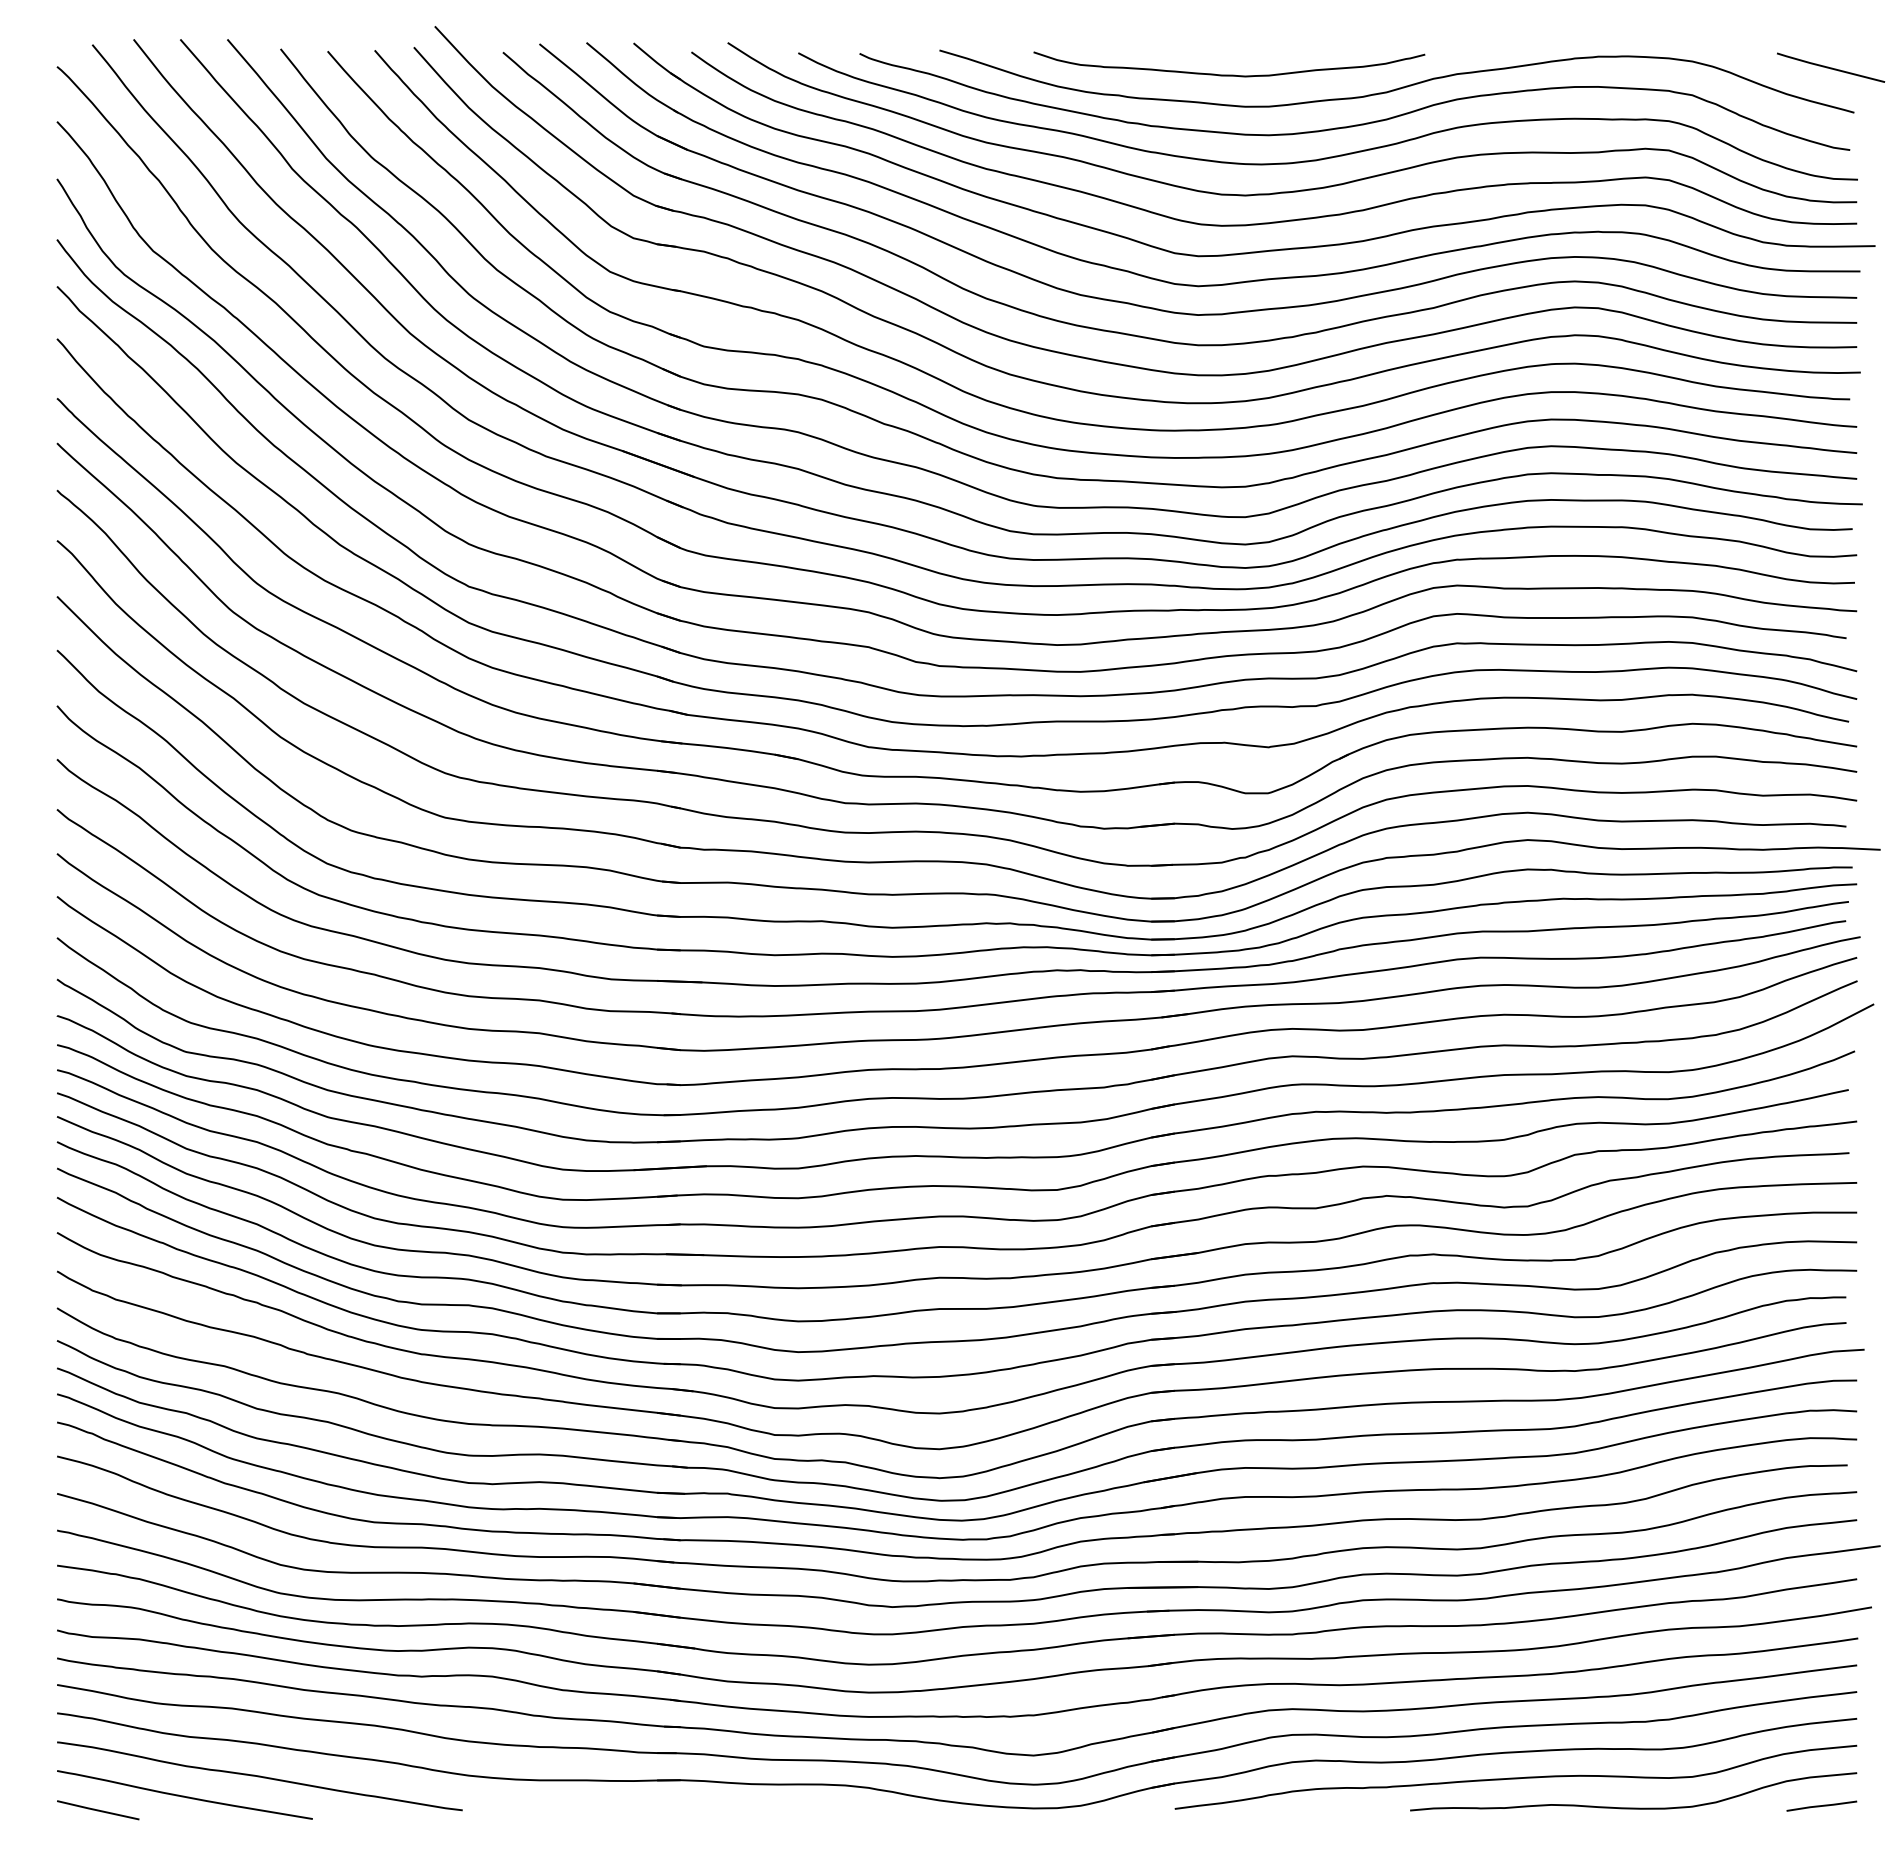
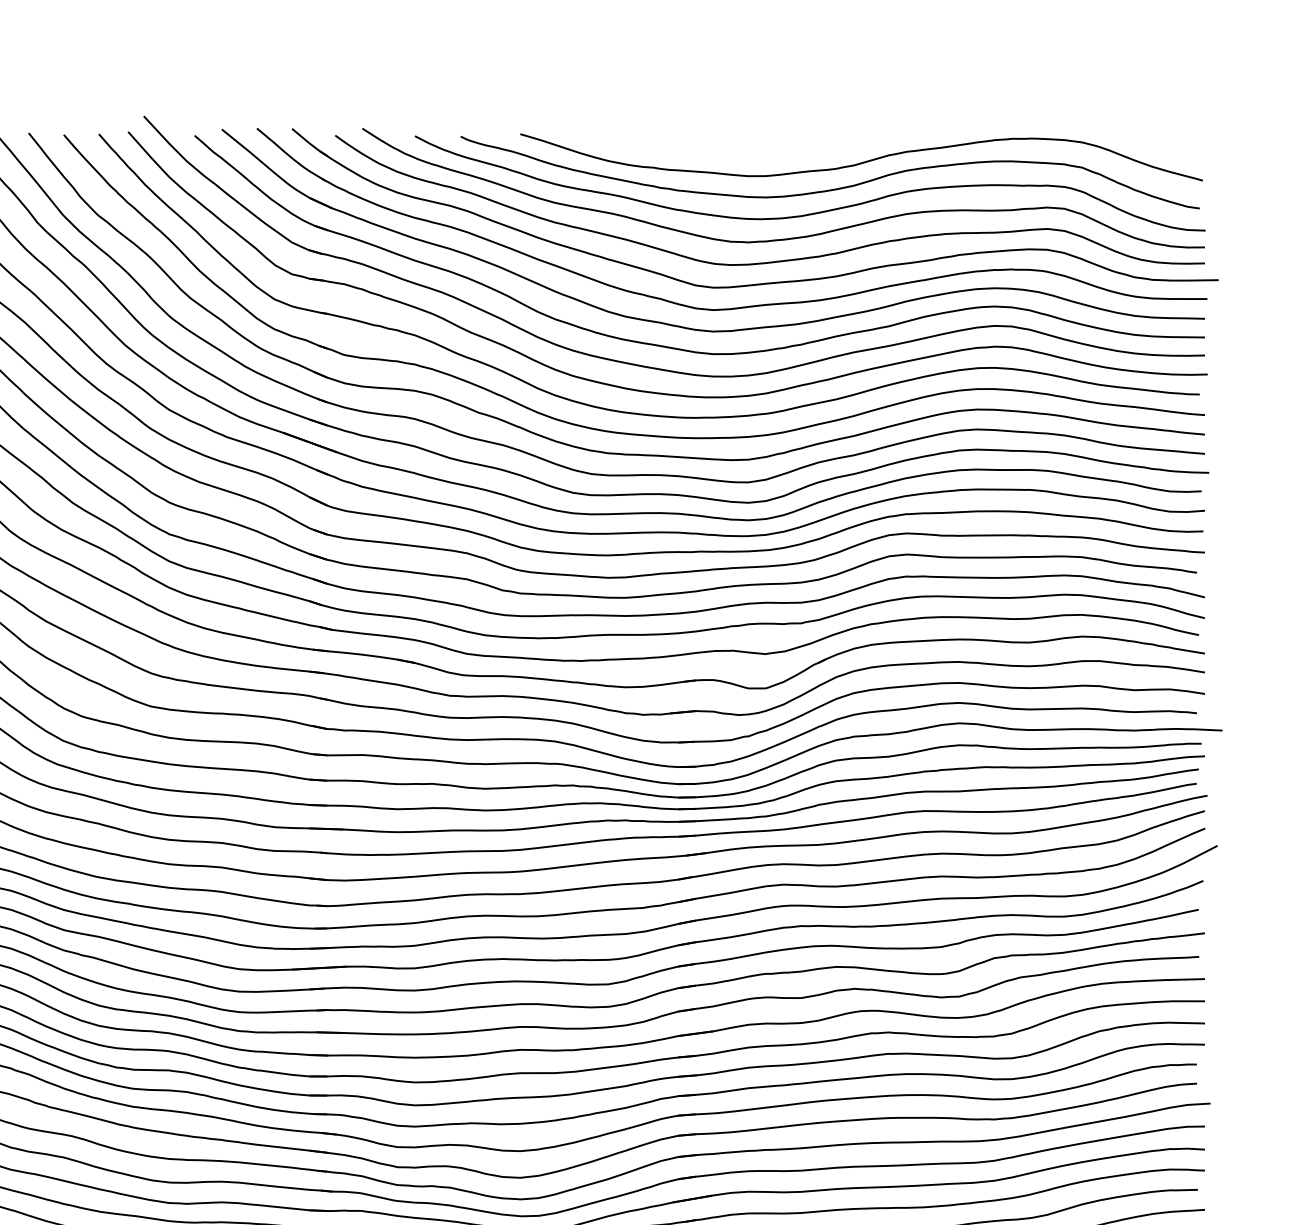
line: (1831, 67) -> (1185, 146), removed
curve: (1229, 74) -> (736, 152), removed

